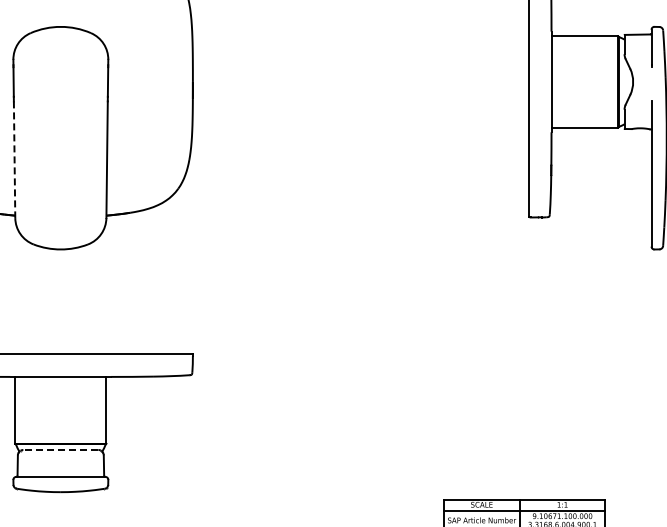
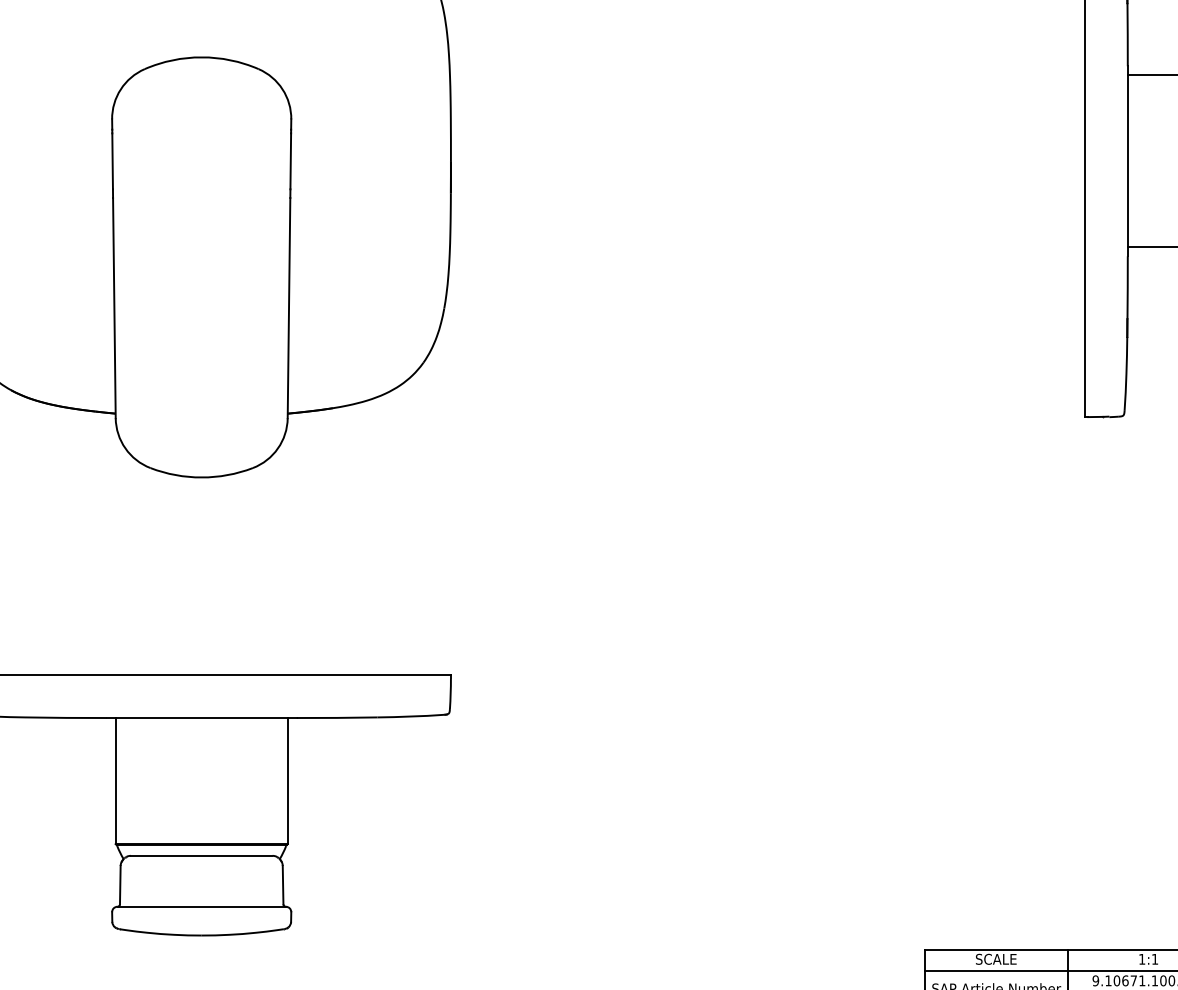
line: (14, 160) -> (114, 309), dashed -> solid
line: (60, 449) -> (201, 854), dashed -> solid

